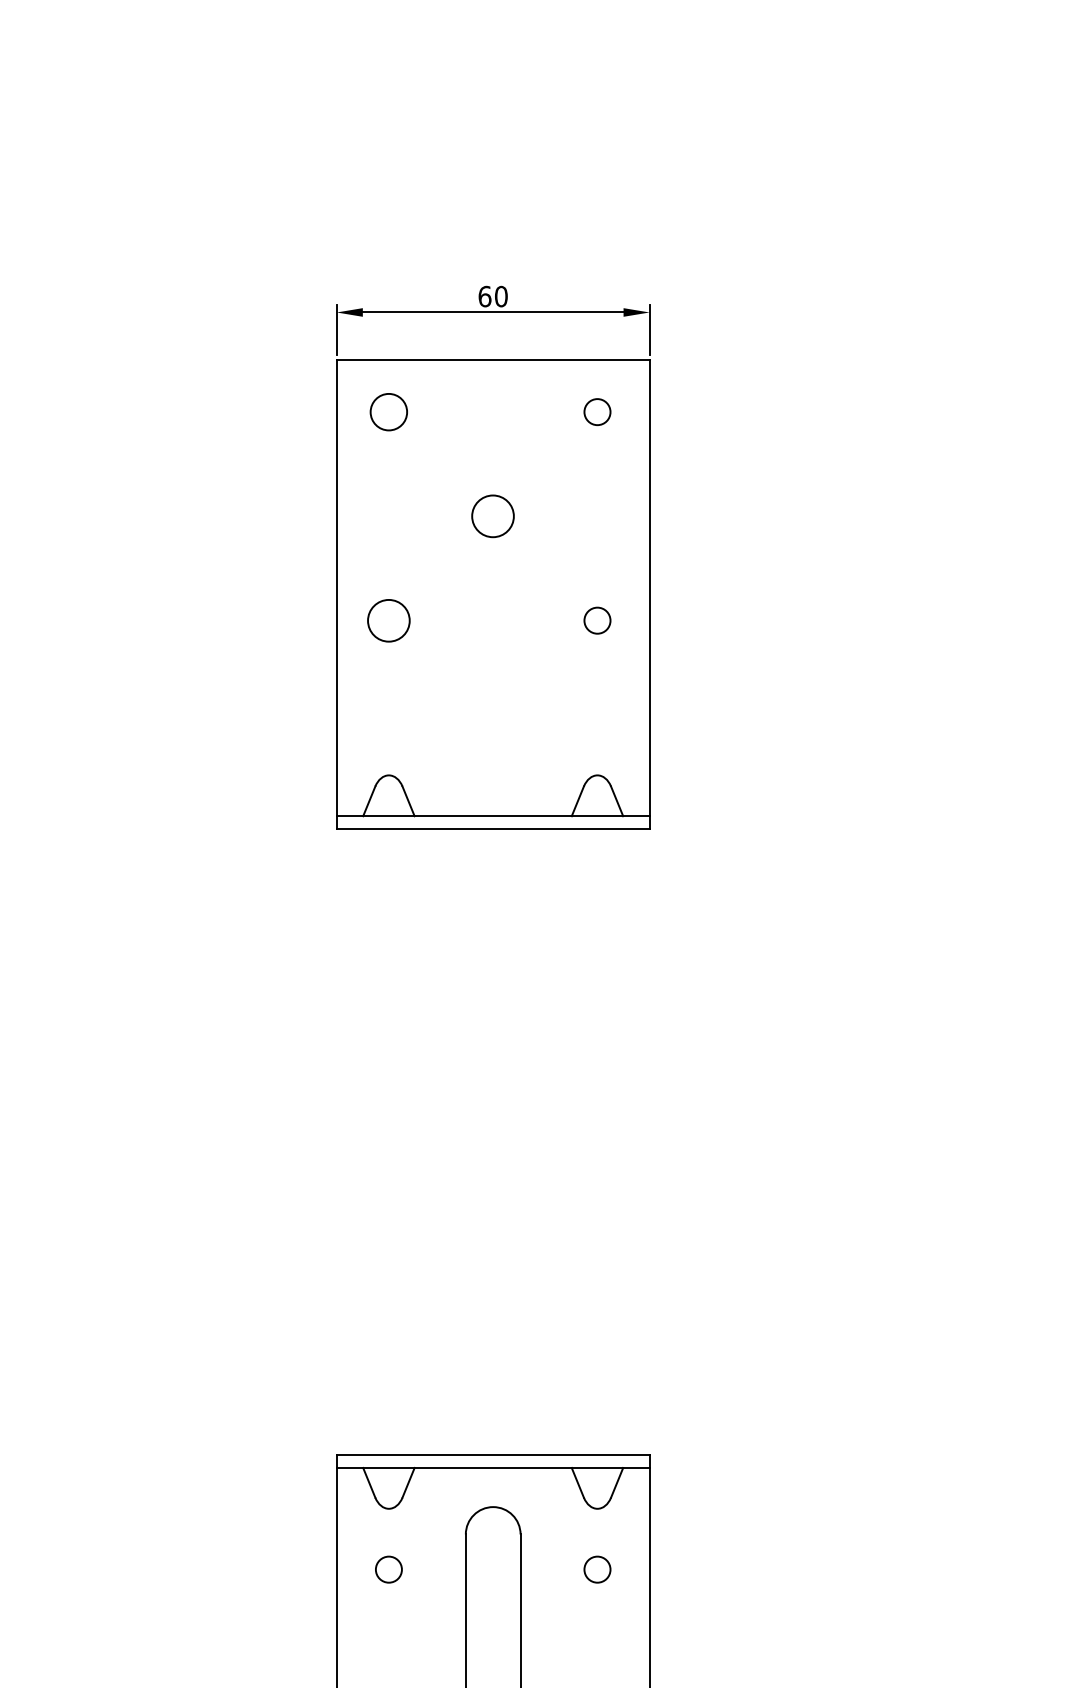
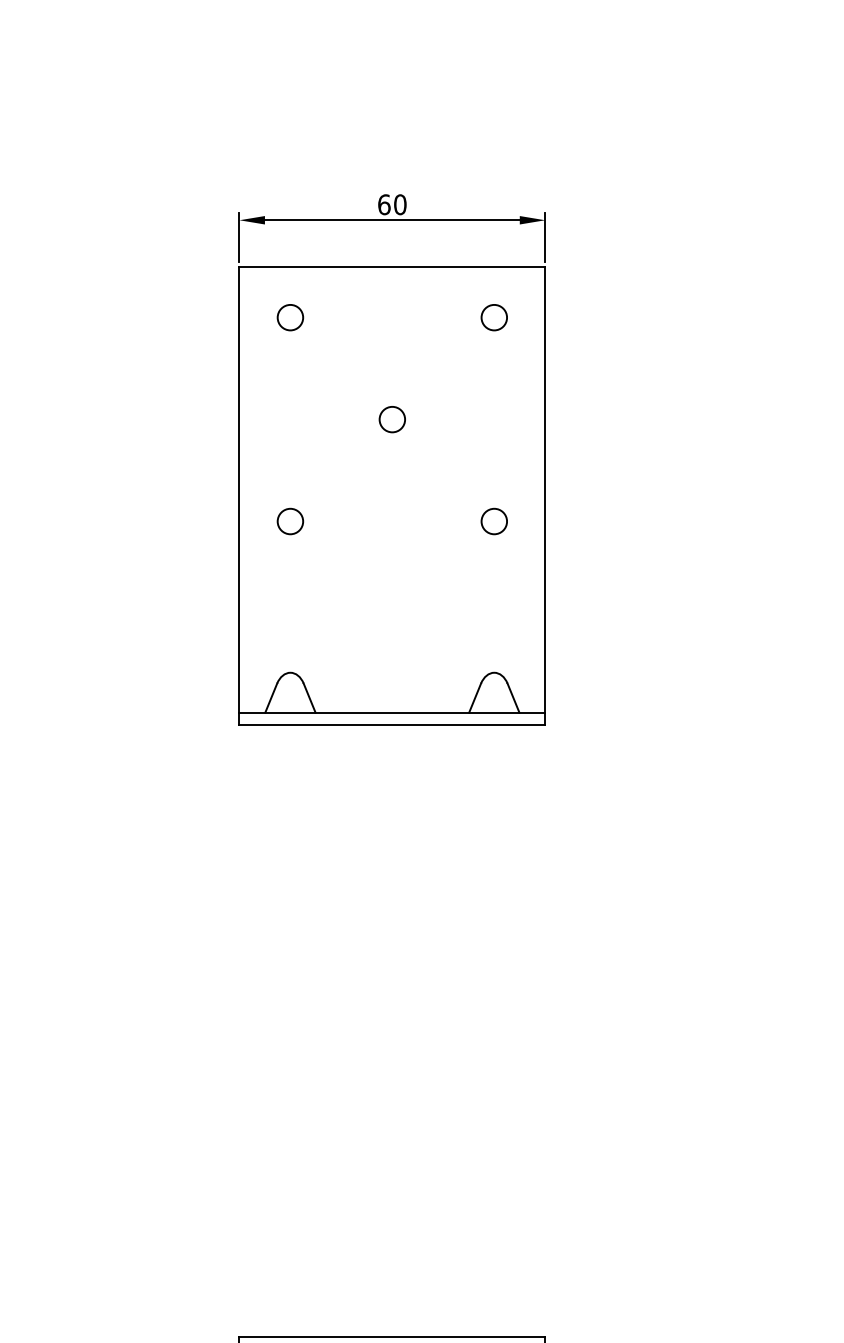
circle: (388, 411) -> (290, 317), size x0.71
circle: (493, 516) -> (392, 419), size x0.62
circle: (388, 620) -> (290, 521), size x0.62

